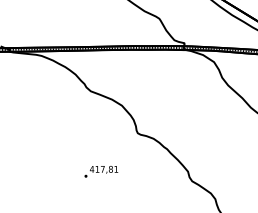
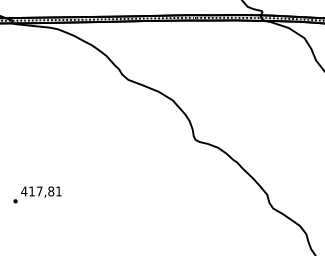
text: (101, 171) -> (37, 194), moved

